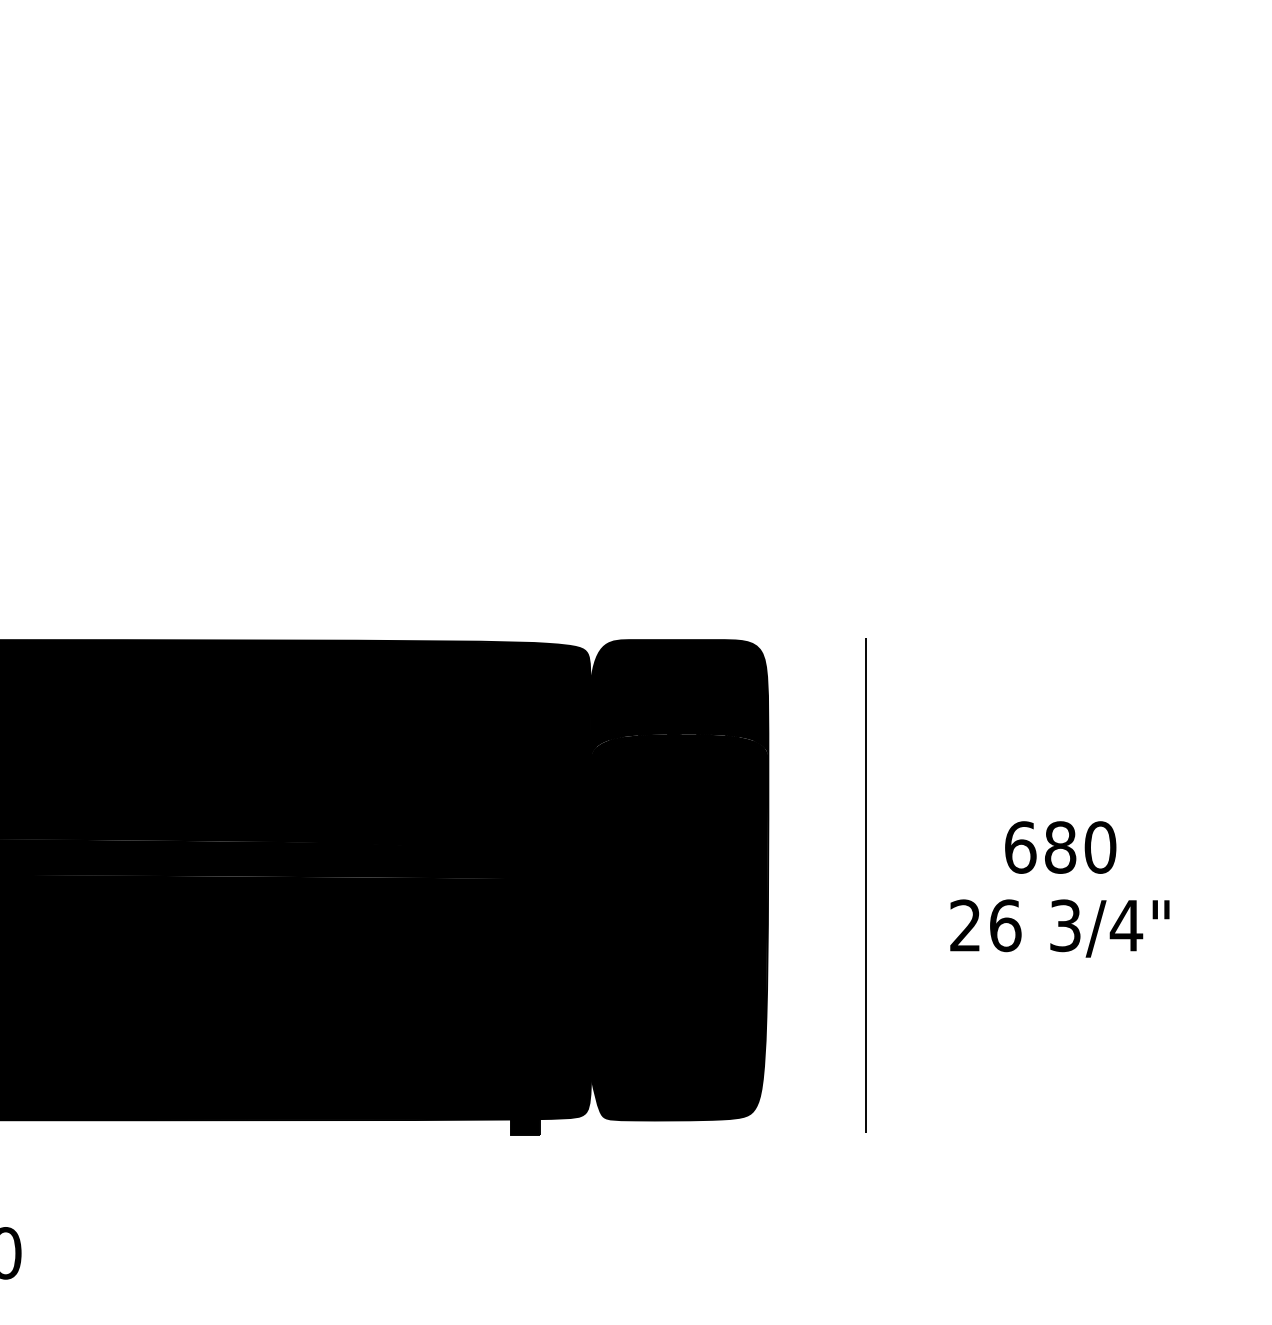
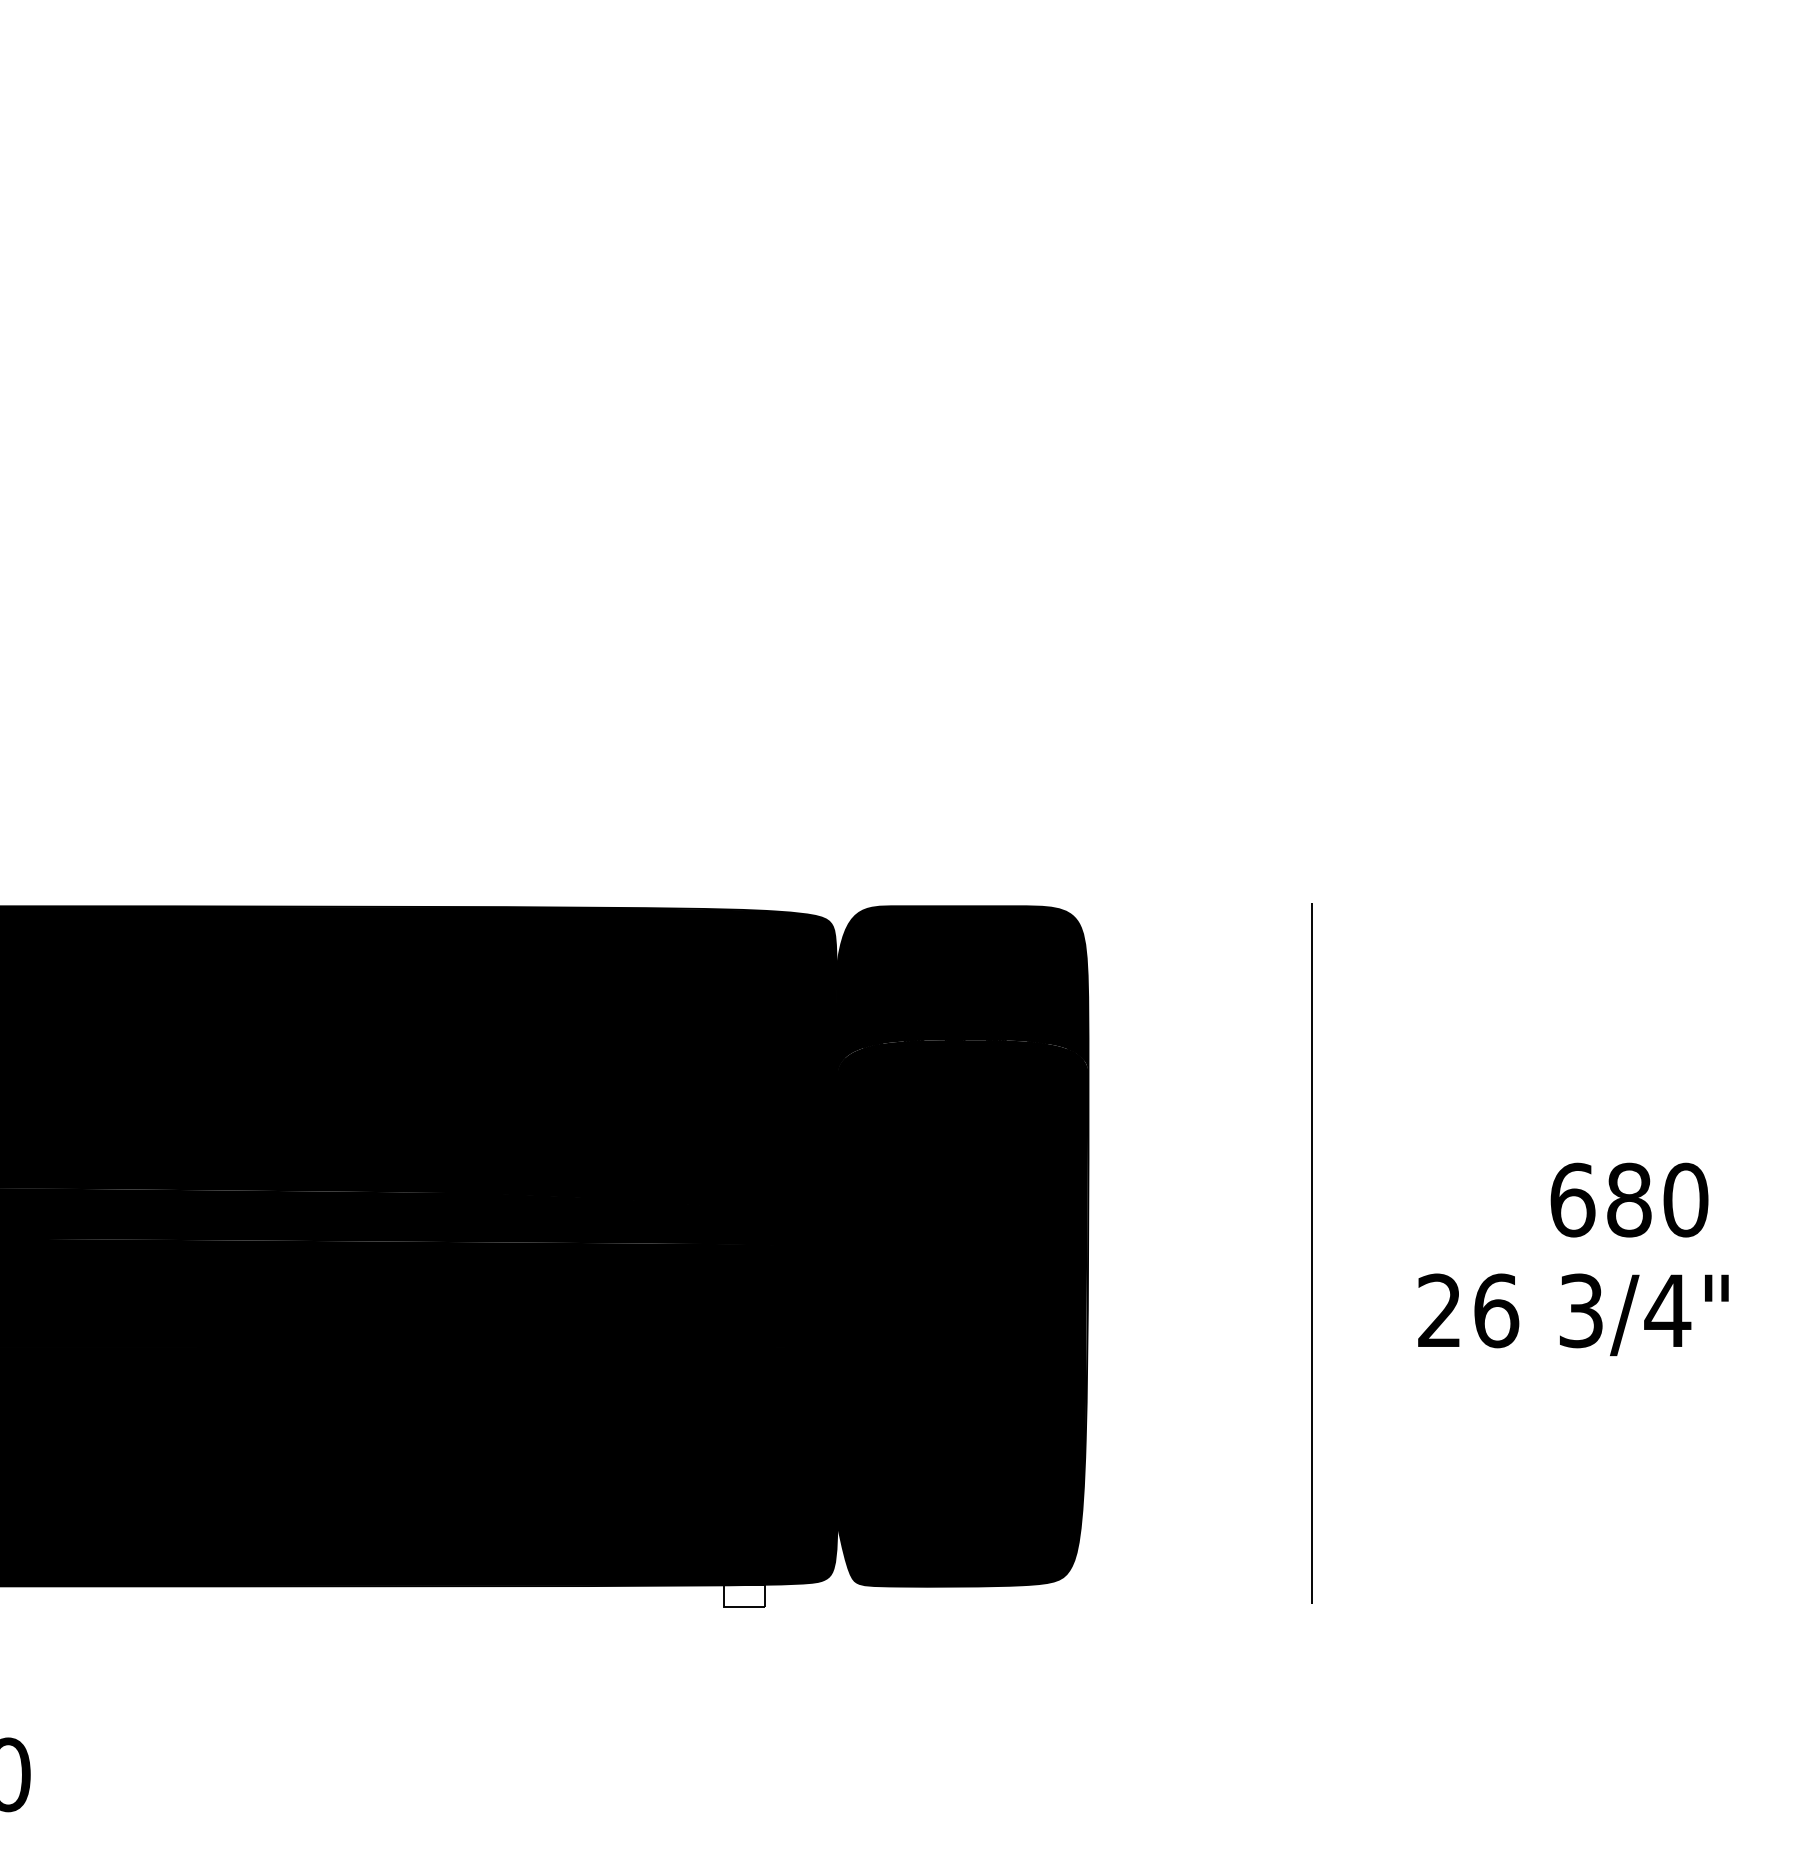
text: (1060, 847) -> (1629, 1199), moved
line: (865, 885) -> (1311, 1253), moved
text: (1059, 928) -> (1573, 1314), moved
fill: (524, 1126) -> (743, 1595), removed

